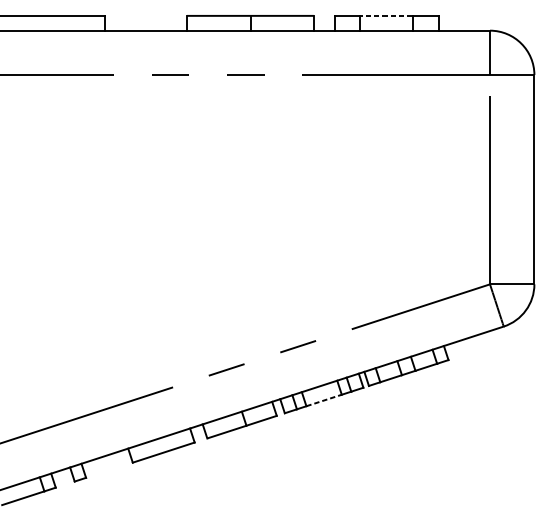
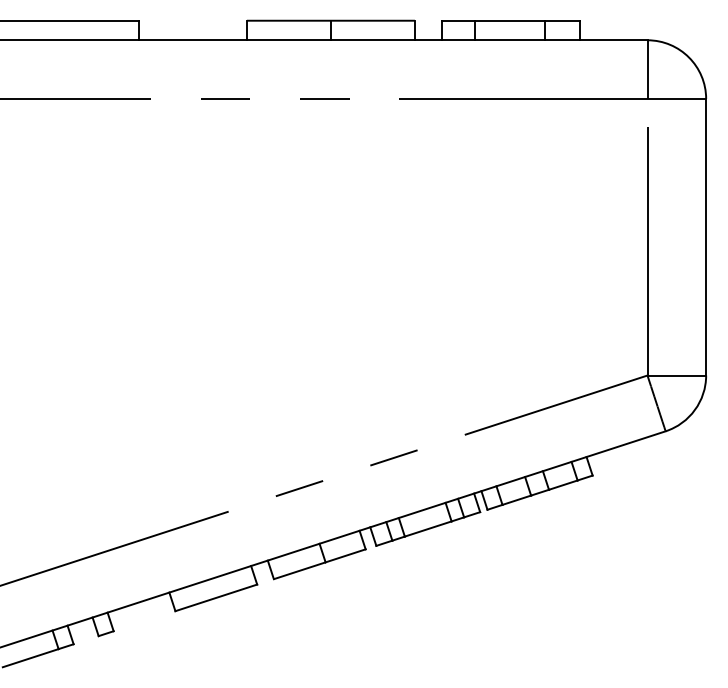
line: (385, 15) -> (509, 20), dashed -> solid
line: (324, 400) -> (428, 529), dashed -> solid

